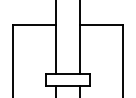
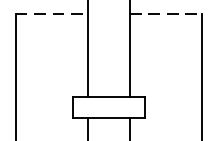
line: (34, 24) -> (52, 13), solid -> dashed
line: (101, 24) -> (165, 13), solid -> dashed

